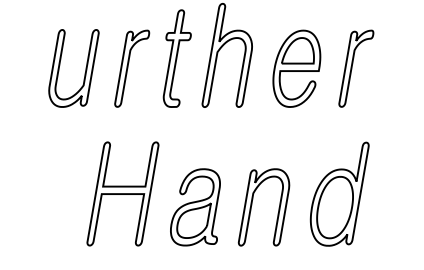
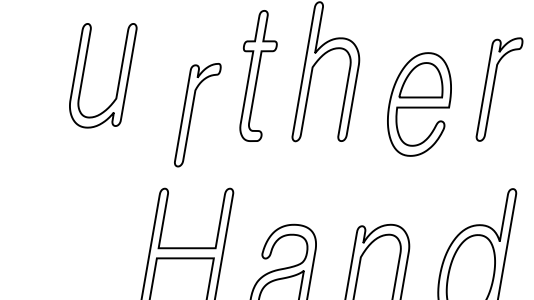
part: (85, 68) -> (118, 75), moved
part: (132, 68) -> (198, 114), moved
part: (296, 68) -> (418, 104), moved

